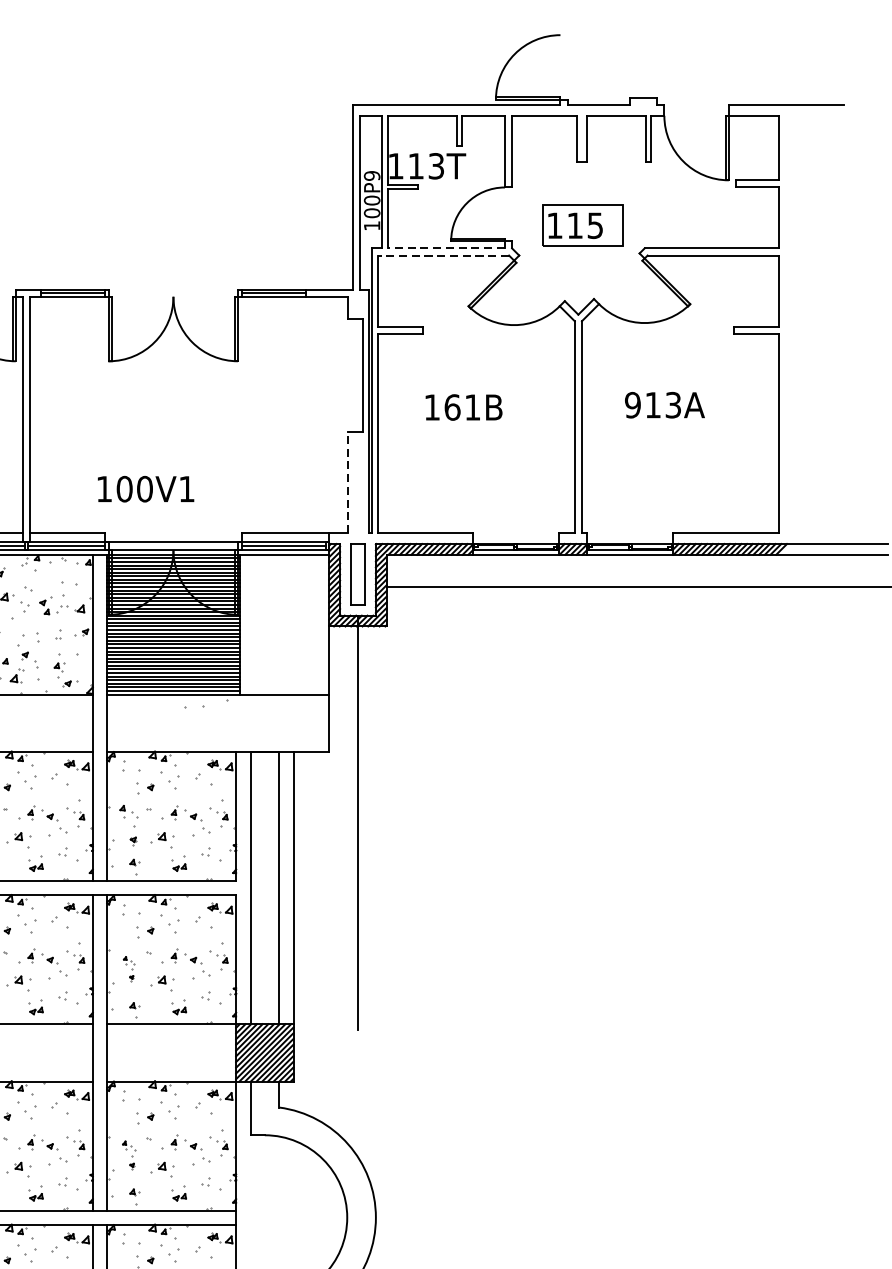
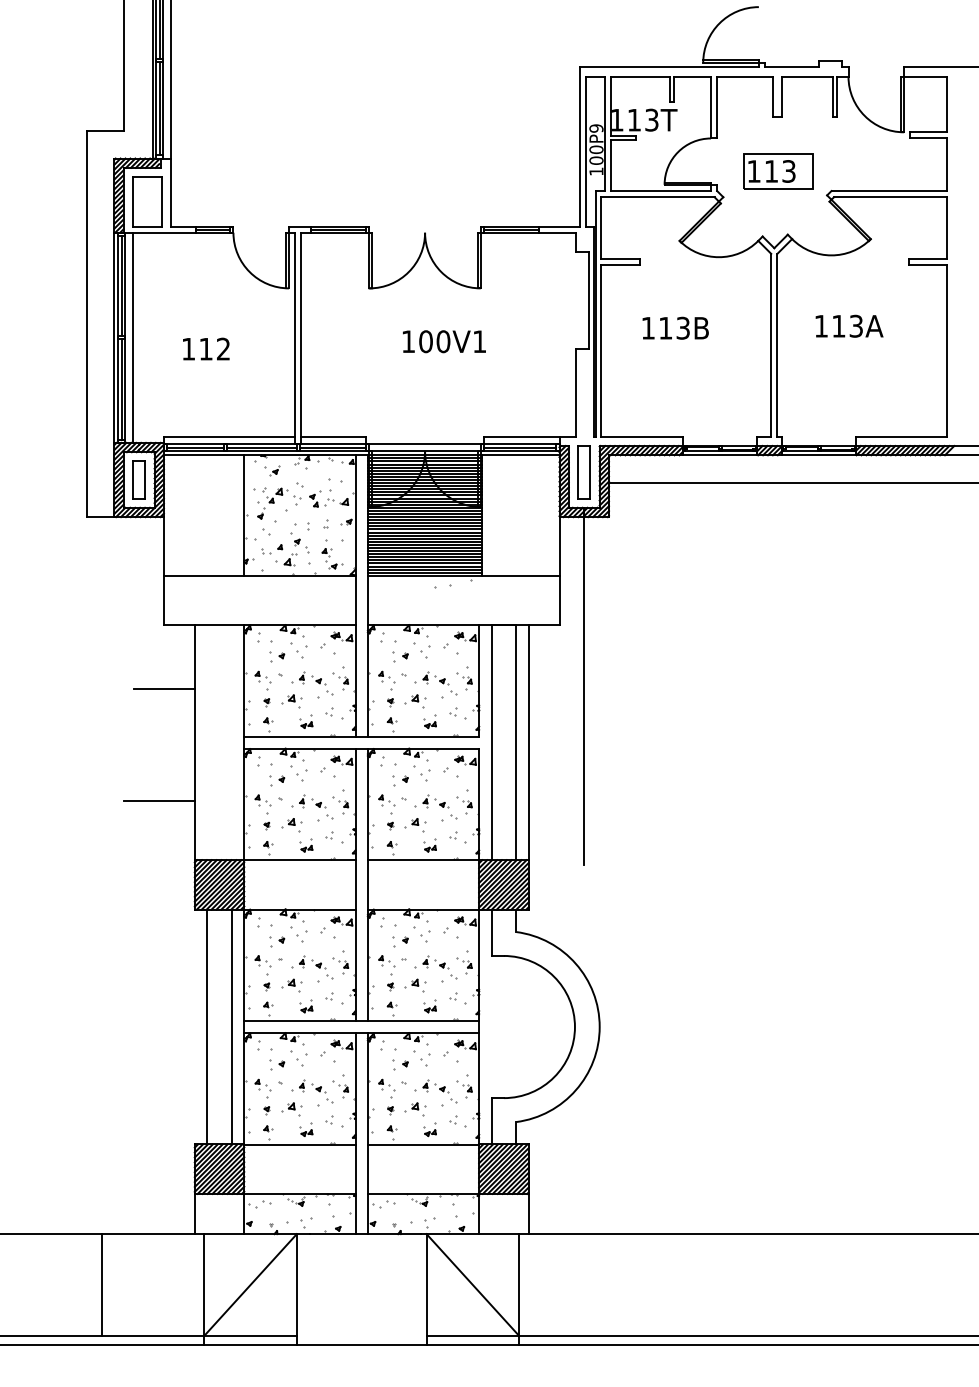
text: (595, 225) -> (789, 171), 115 -> 113
line: (446, 248) -> (660, 191), dashed -> solid
line: (442, 255) -> (657, 197), dashed -> solid
text: (633, 404) -> (821, 325), 913A -> 113A
text: (462, 406) -> (674, 327), 161B -> 113B
line: (347, 483) -> (575, 393), dashed -> solid
text: (146, 488) -> (444, 341), moved
part: (128, 968) -> (386, 812), size x1.67
part: (128, 1155) -> (386, 973), size x1.43

